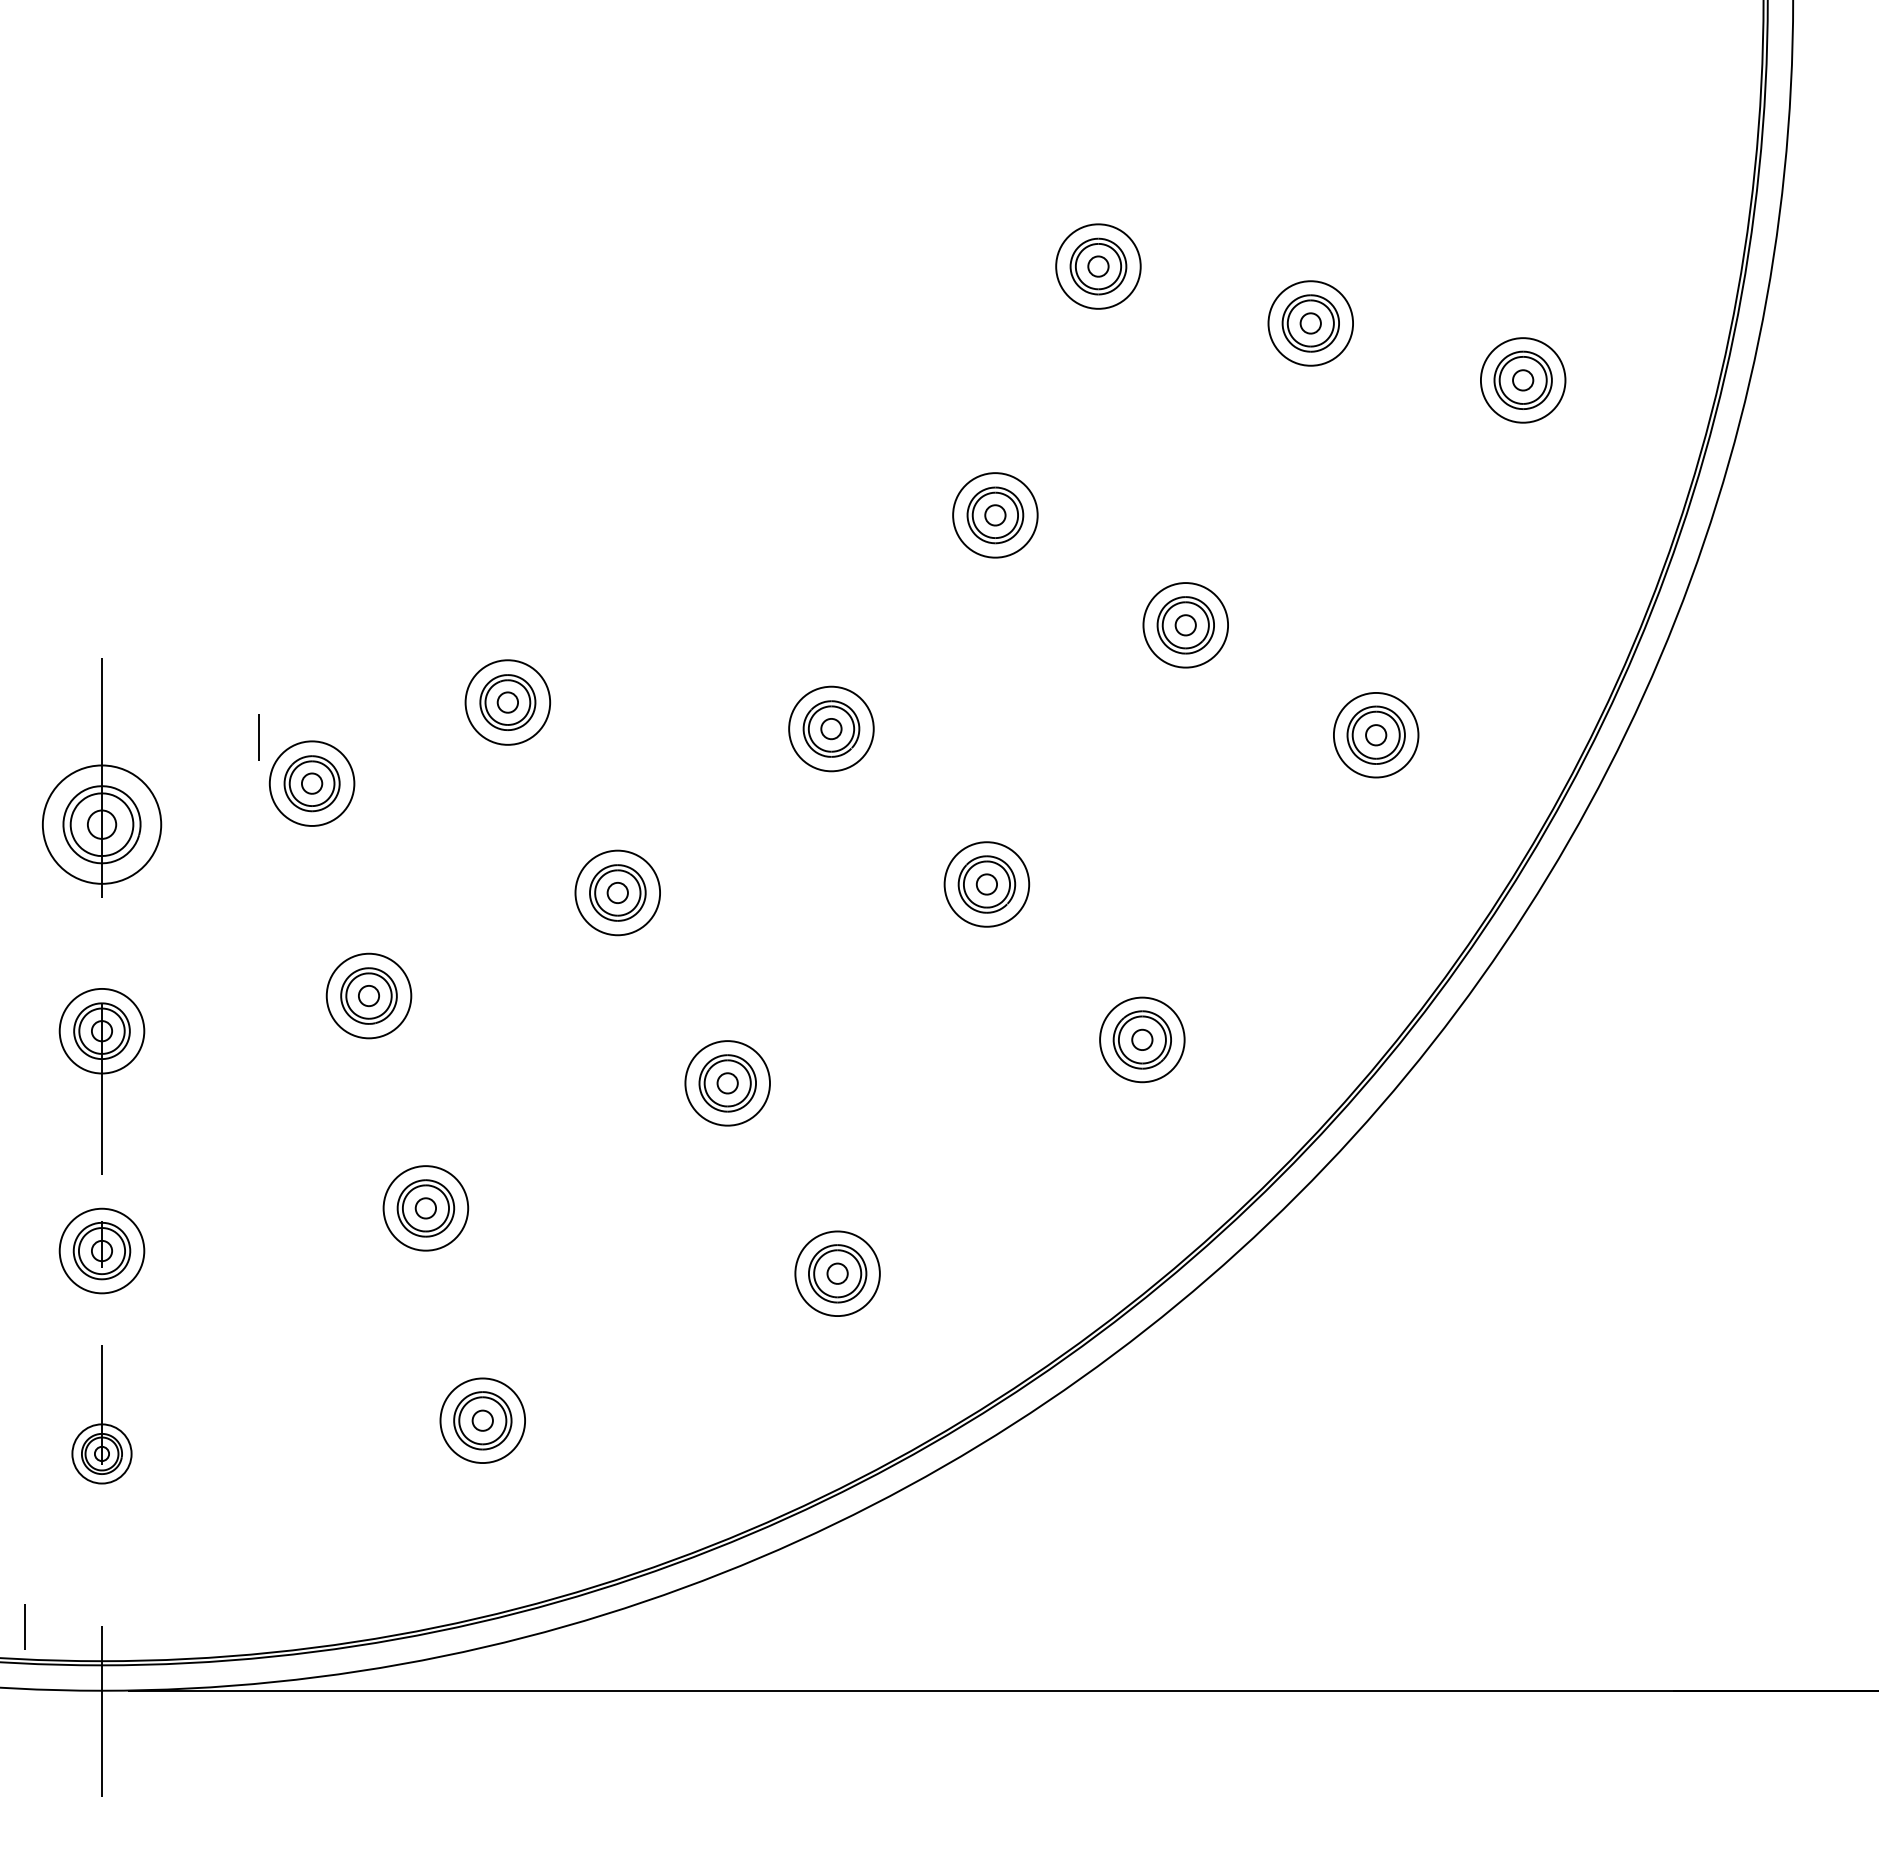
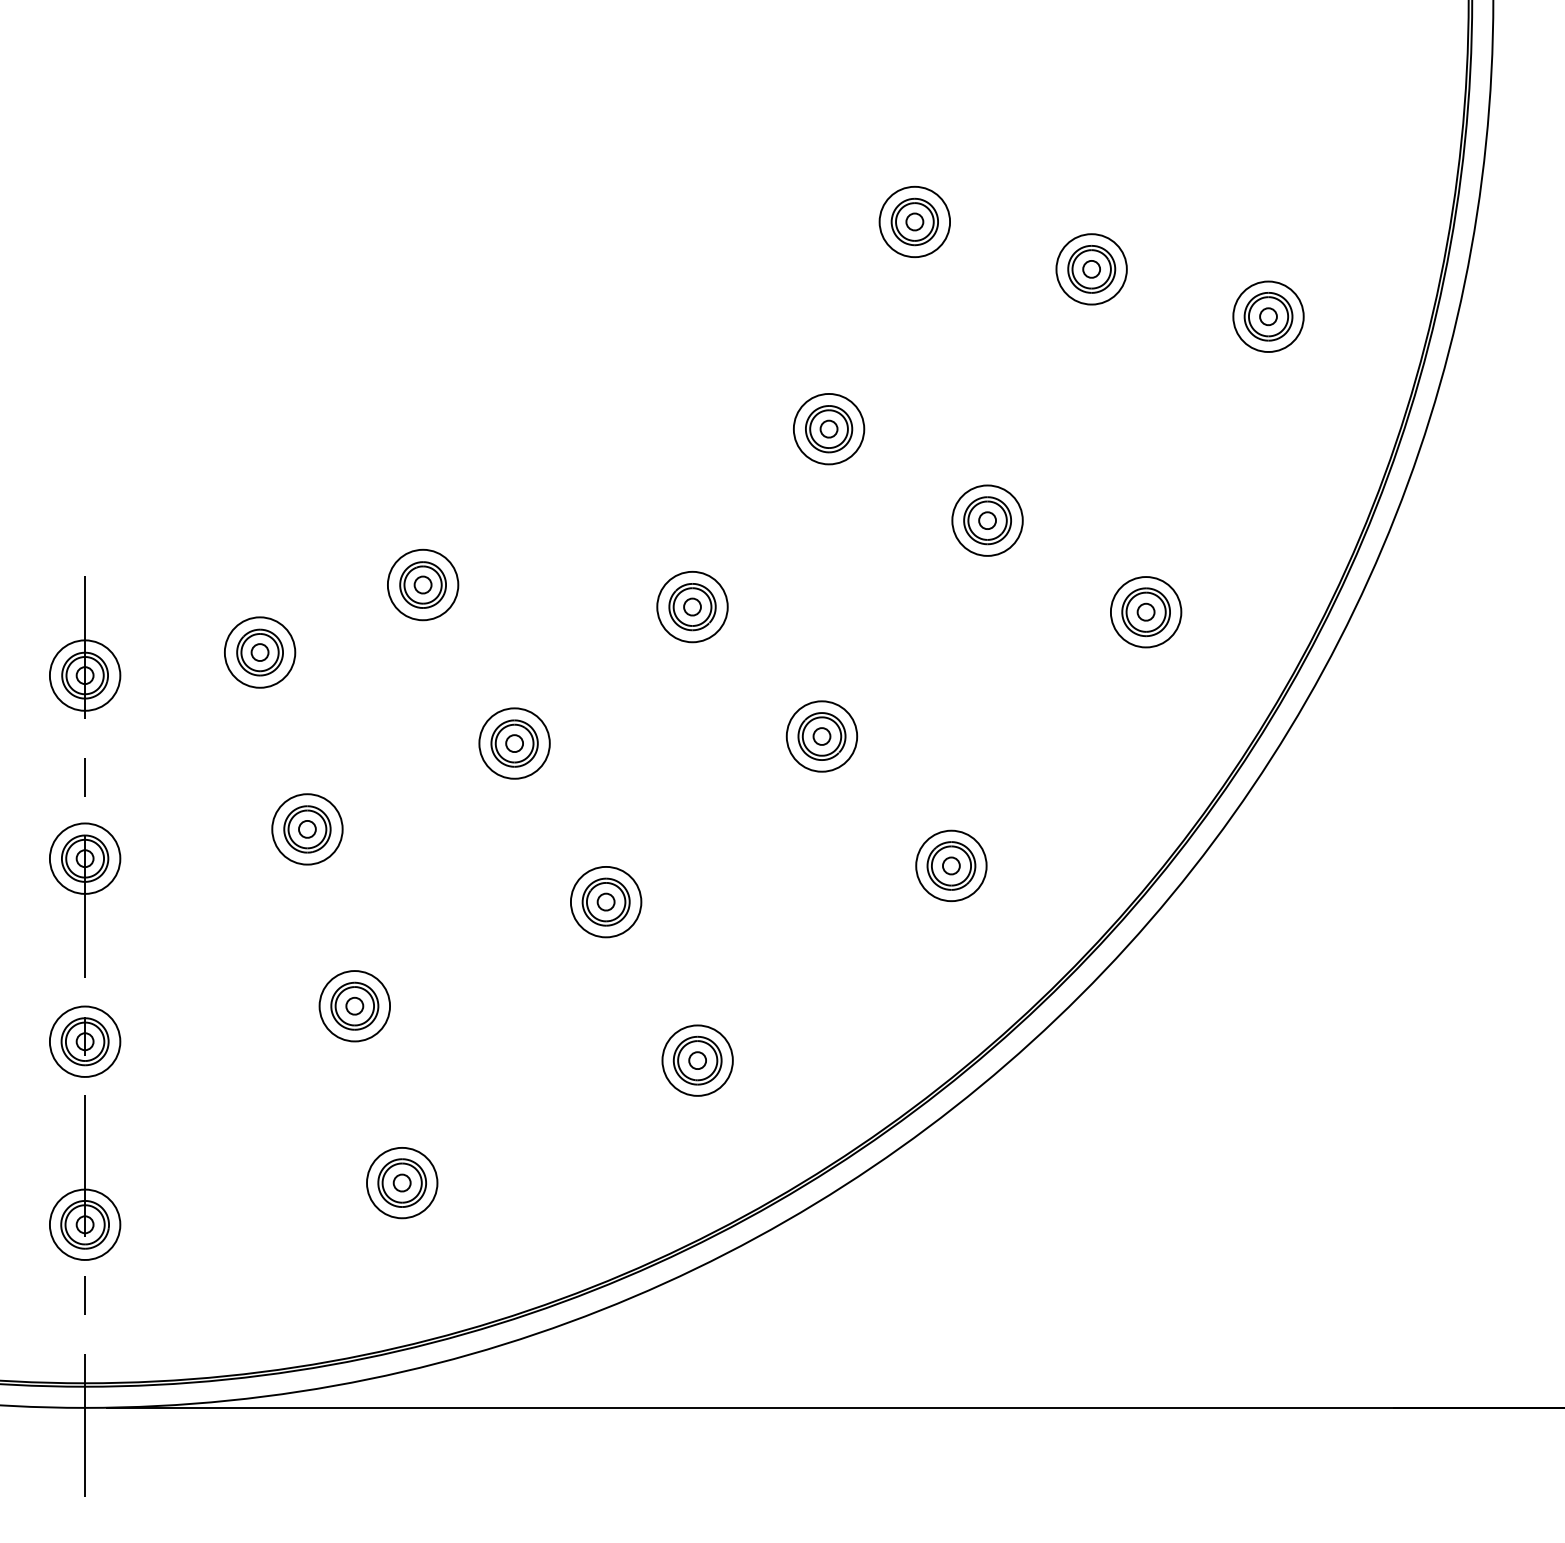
line: (258, 737) -> (84, 777), moved
part: (101, 777) -> (84, 647), size x0.71
part: (101, 1414) -> (84, 1177), size x1.43
line: (24, 1626) -> (84, 1295), moved

